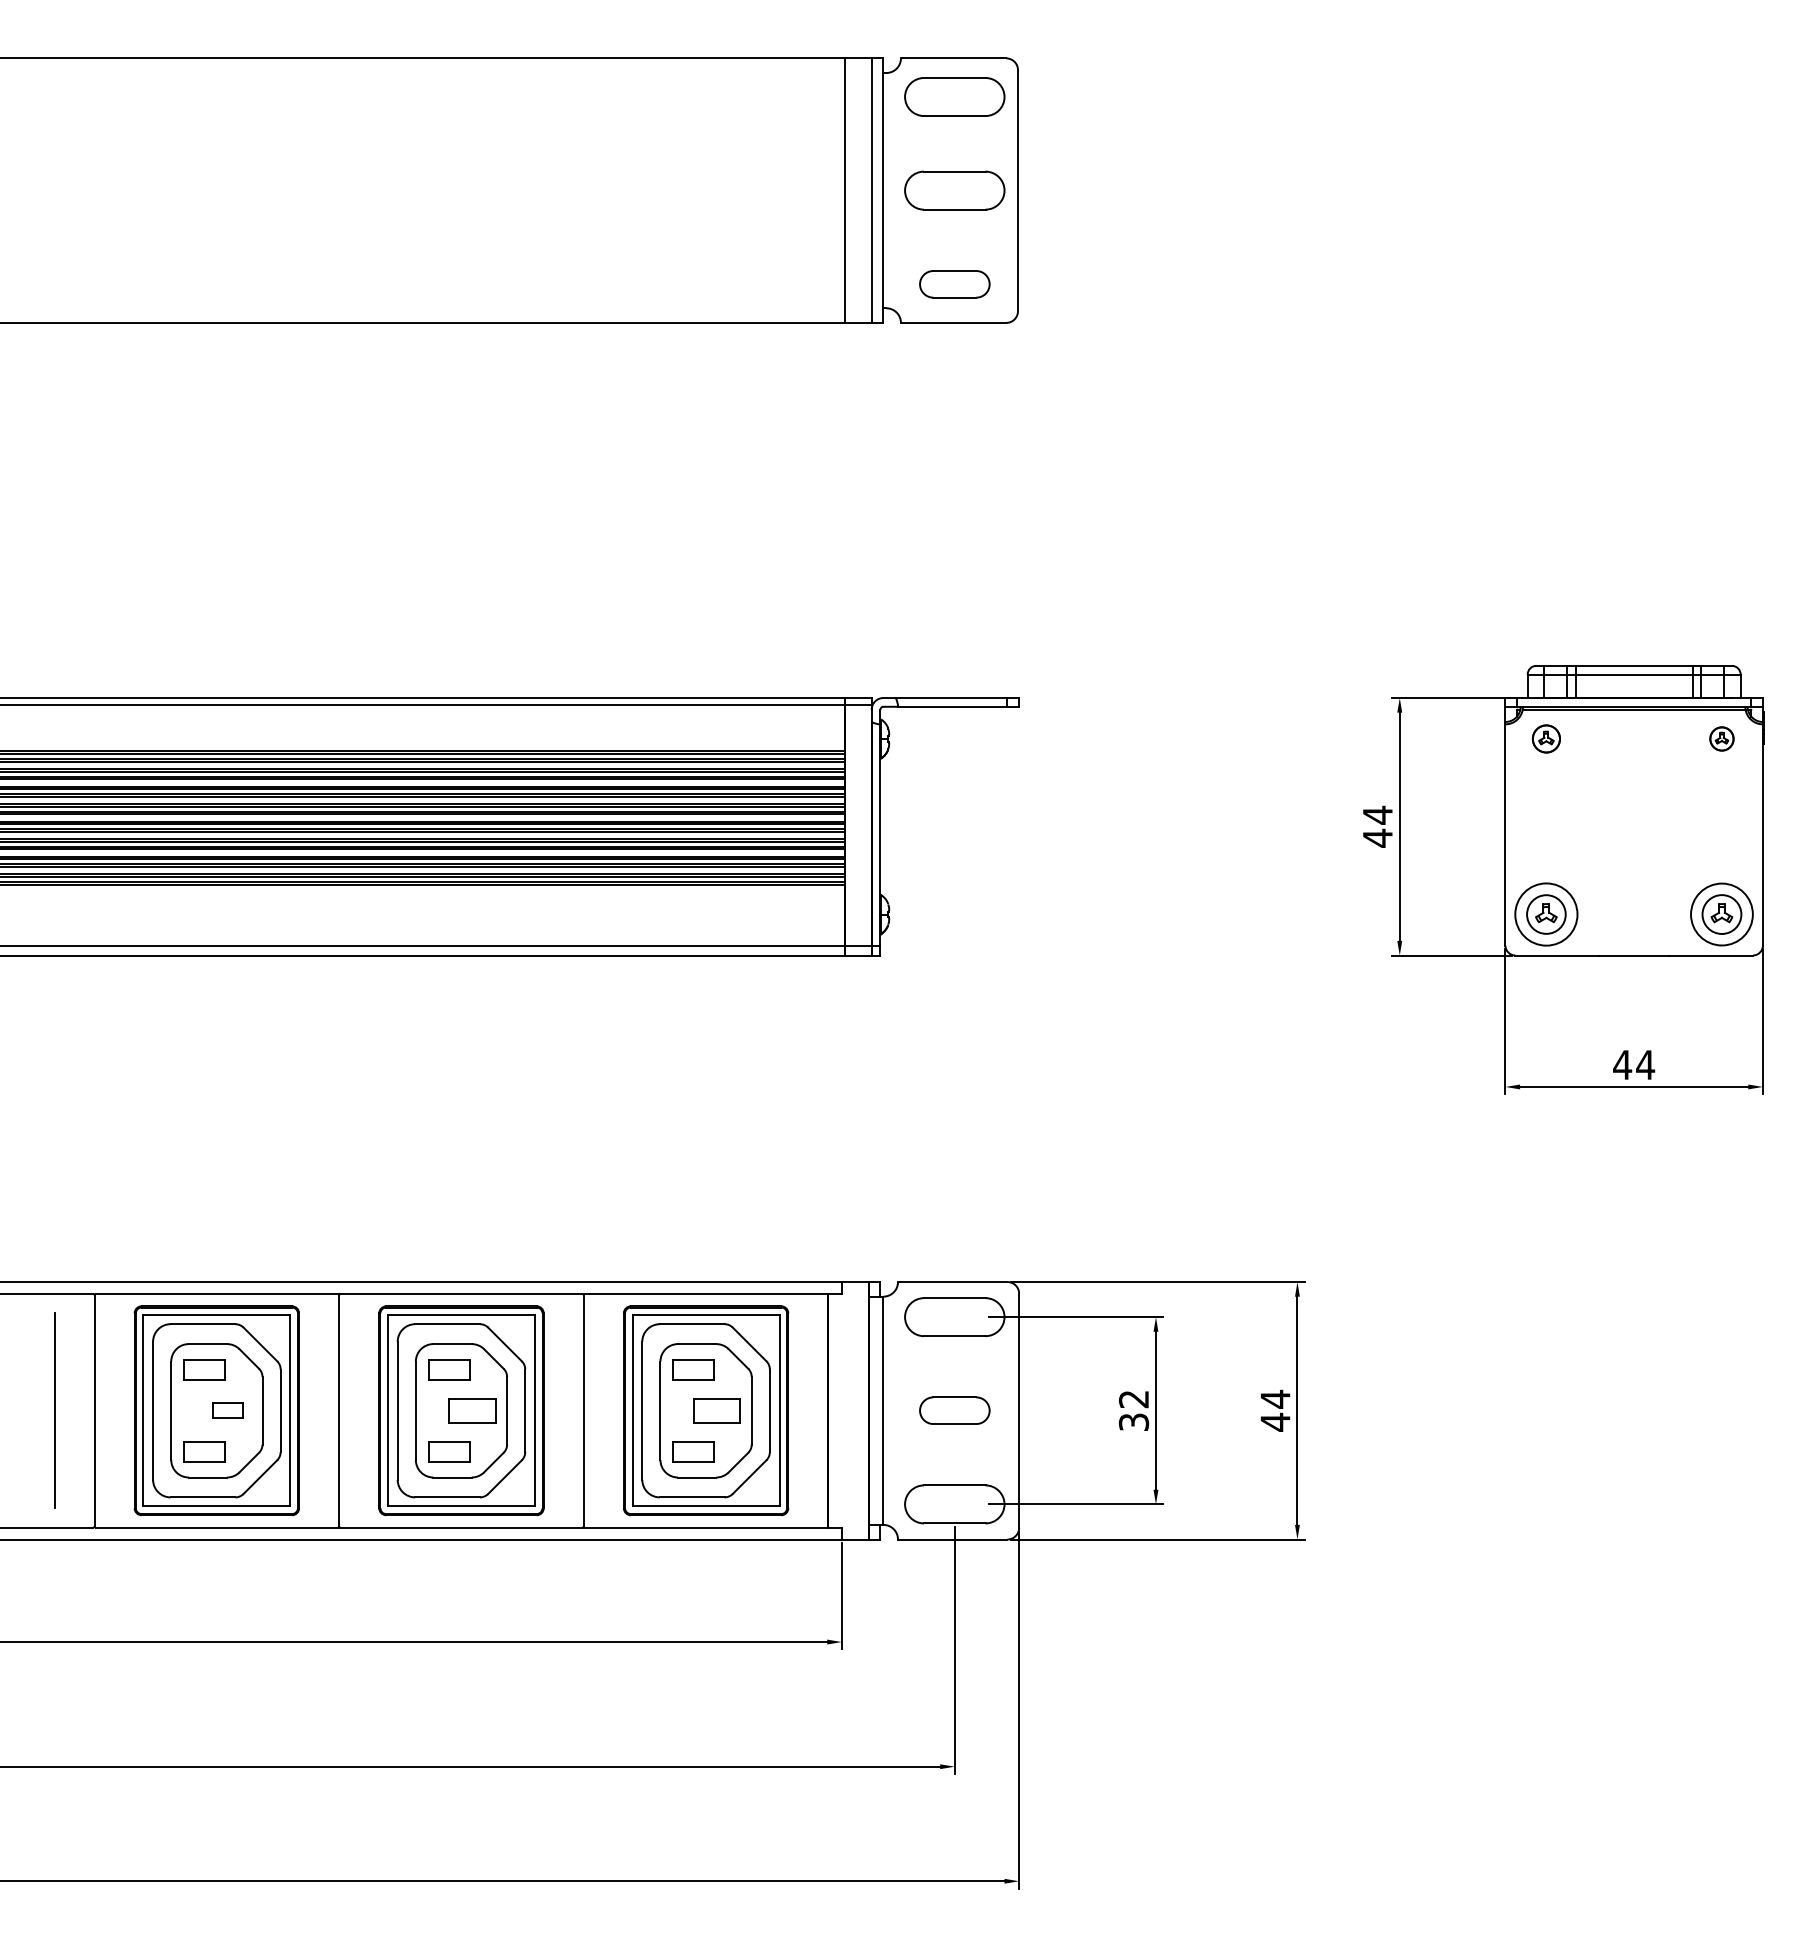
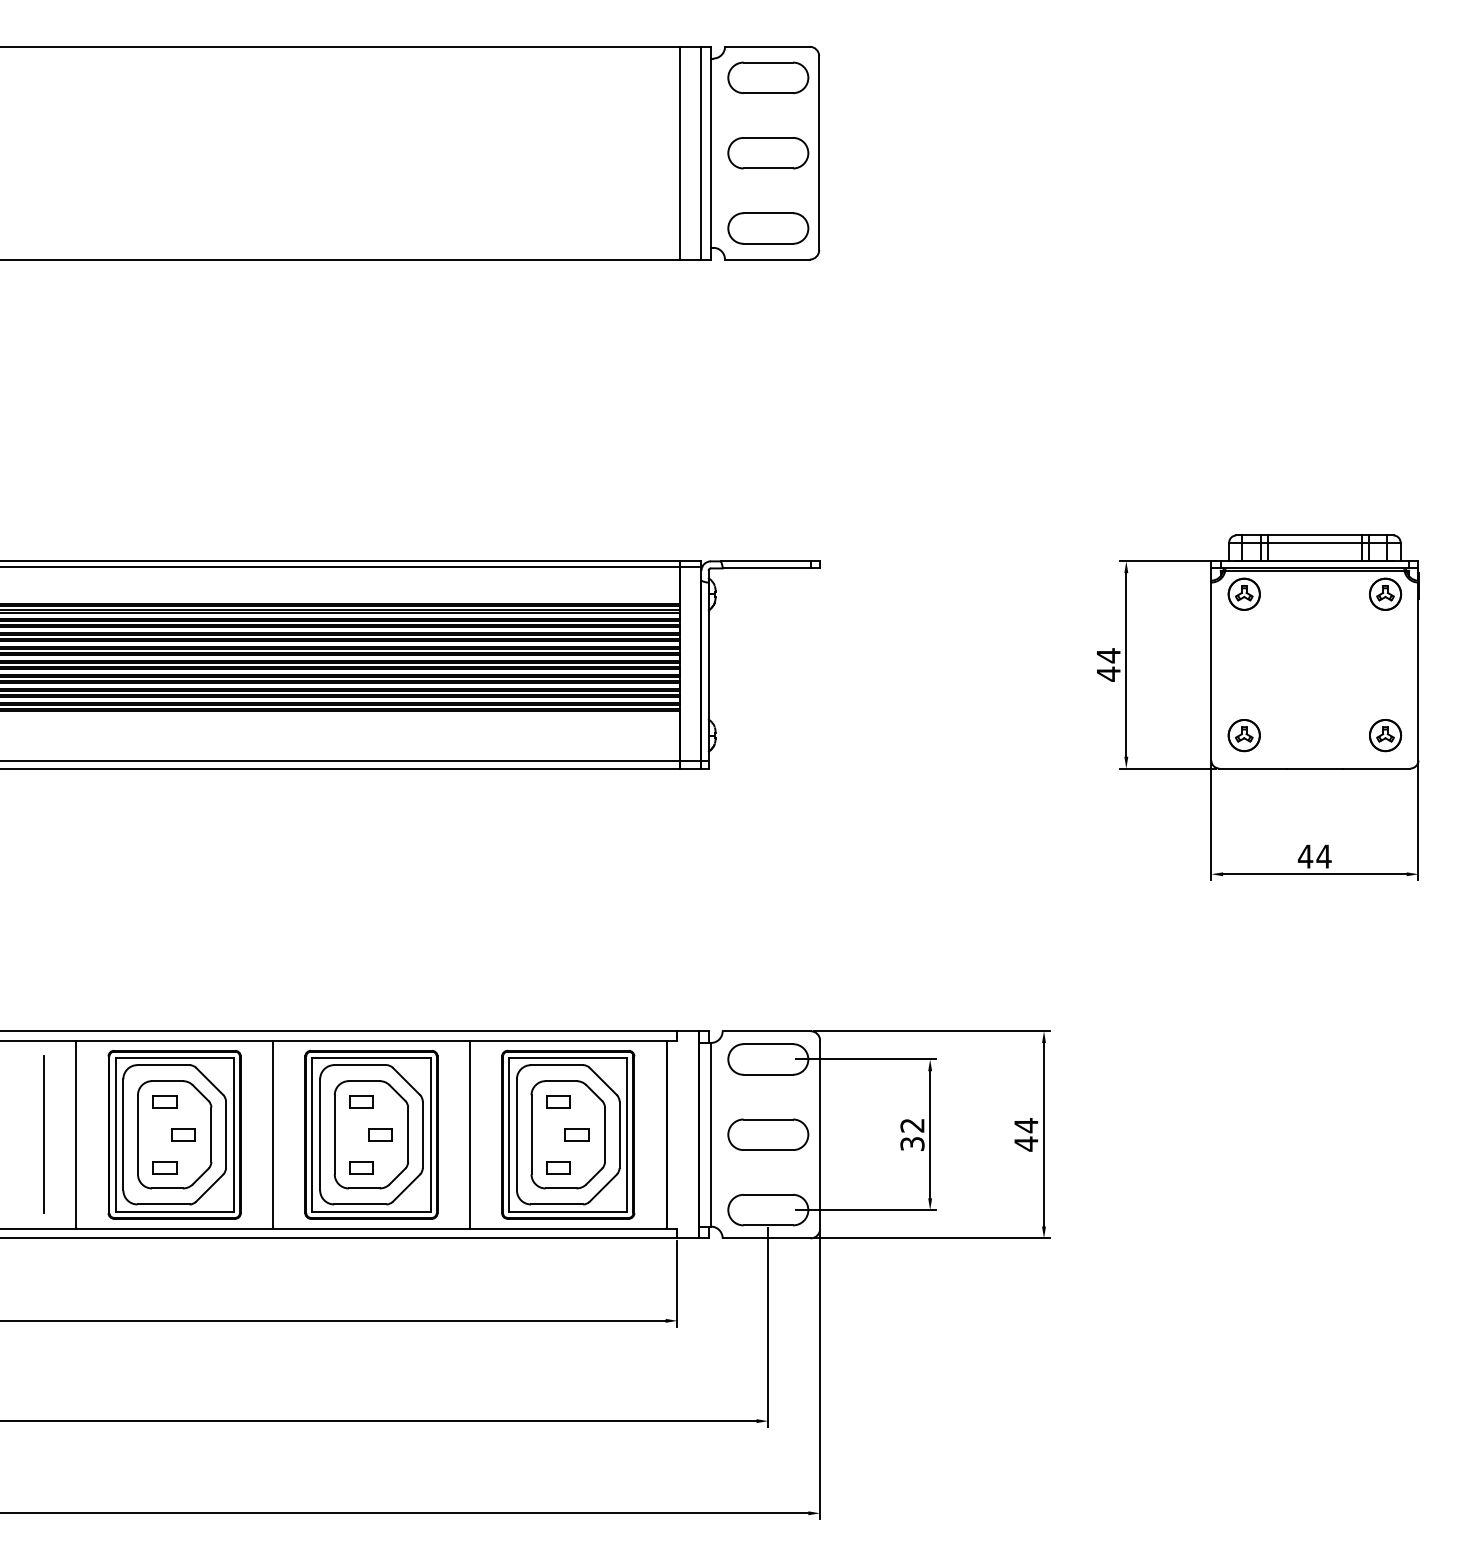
part: (954, 284) -> (768, 228), size x1.43
part: (1546, 738) -> (1244, 593), size x1.43
part: (1721, 738) -> (1385, 593), size x1.67
circle: (1545, 914) -> (1243, 735), size x0.62
circle: (1721, 914) -> (1385, 735), size x0.62
part: (204, 1369) -> (164, 1101), size x0.71
part: (449, 1369) -> (361, 1101), size x0.71
part: (693, 1369) -> (558, 1101), size x0.71
part: (472, 1410) -> (380, 1134), size x0.62
part: (717, 1410) -> (577, 1134), size x0.62
part: (954, 1410) -> (768, 1134), size x1.43
part: (204, 1451) -> (164, 1167), size x0.71
part: (449, 1451) -> (361, 1167), size x0.71
part: (693, 1451) -> (558, 1167), size x0.71

